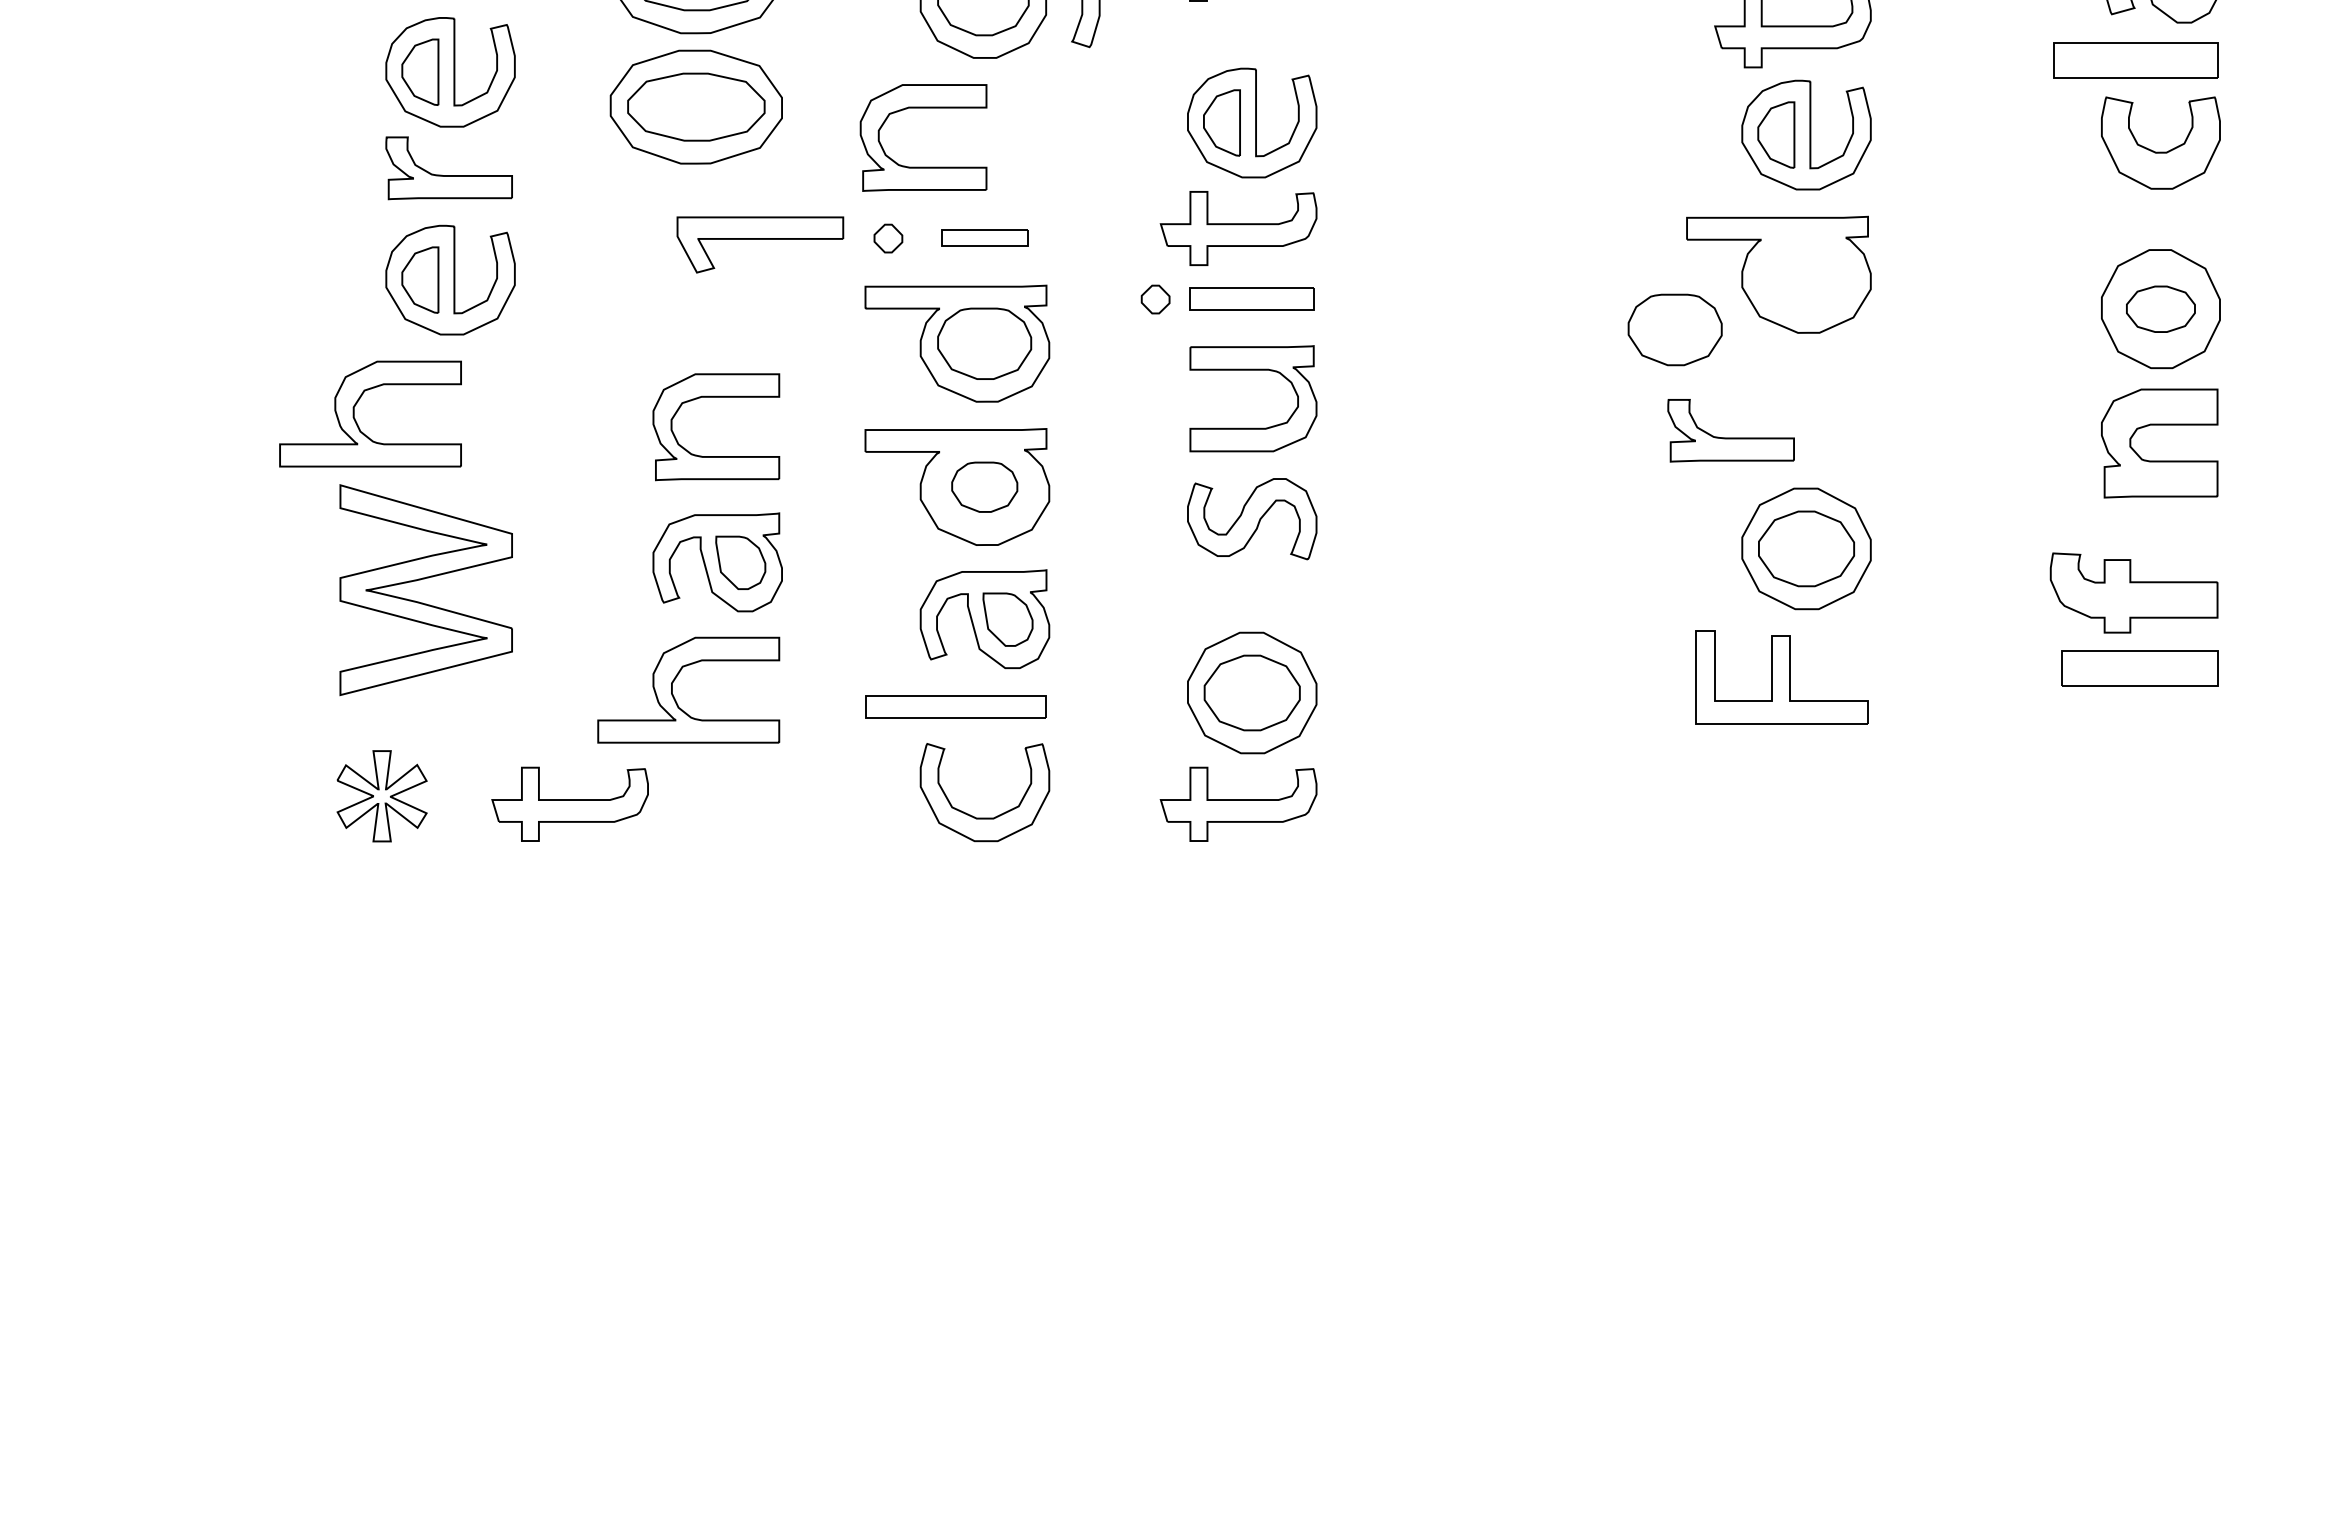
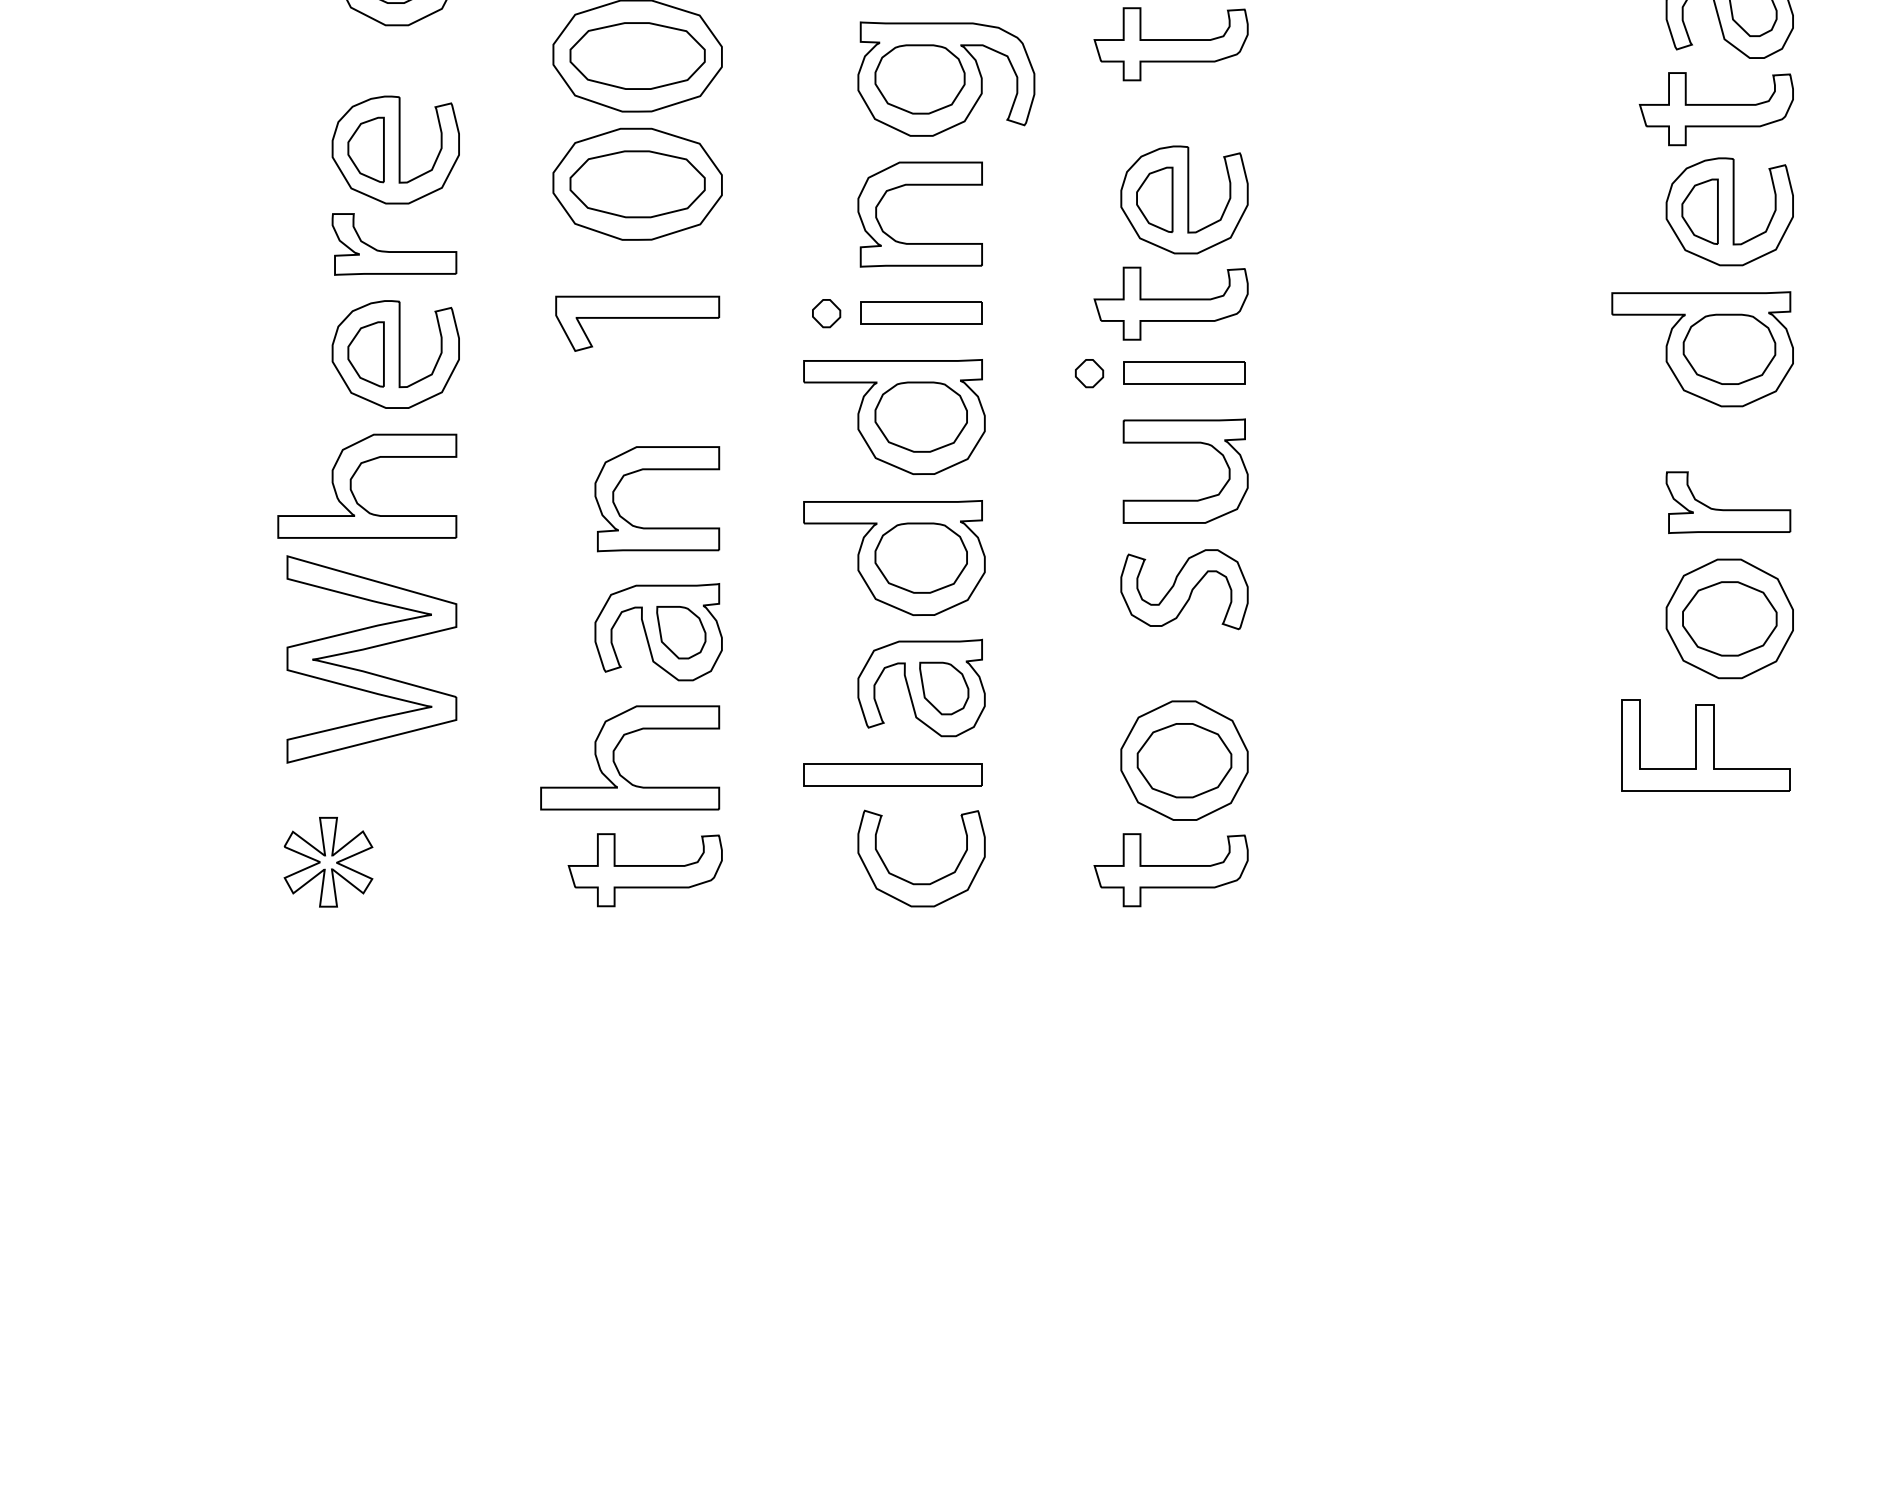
part: (923, 108) -> (920, 185), moved
part: (984, 237) -> (921, 312), size x1.43
part: (760, 244) -> (637, 323), moved
part: (1674, 329) -> (1728, 348), moved
part: (356, 420) -> (353, 492), moved
part: (1730, 437) -> (1727, 509), moved
part: (984, 487) -> (921, 558), size x1.43
part: (569, 803) -> (644, 869), moved

